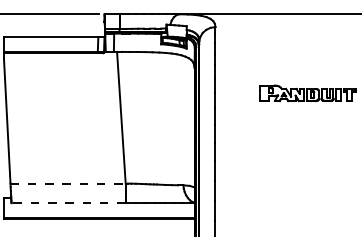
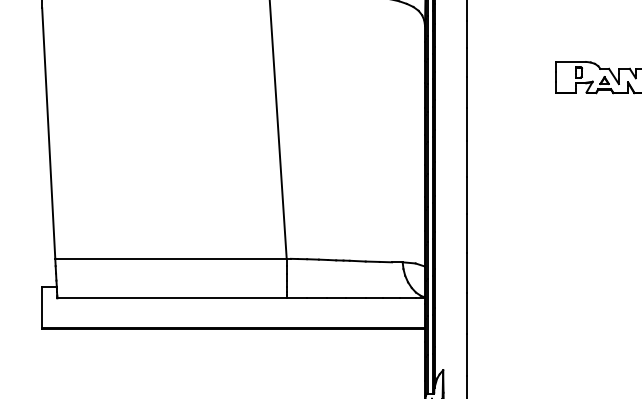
line: (68, 183) -> (171, 258), dashed -> solid
line: (68, 203) -> (171, 298), dashed -> solid

